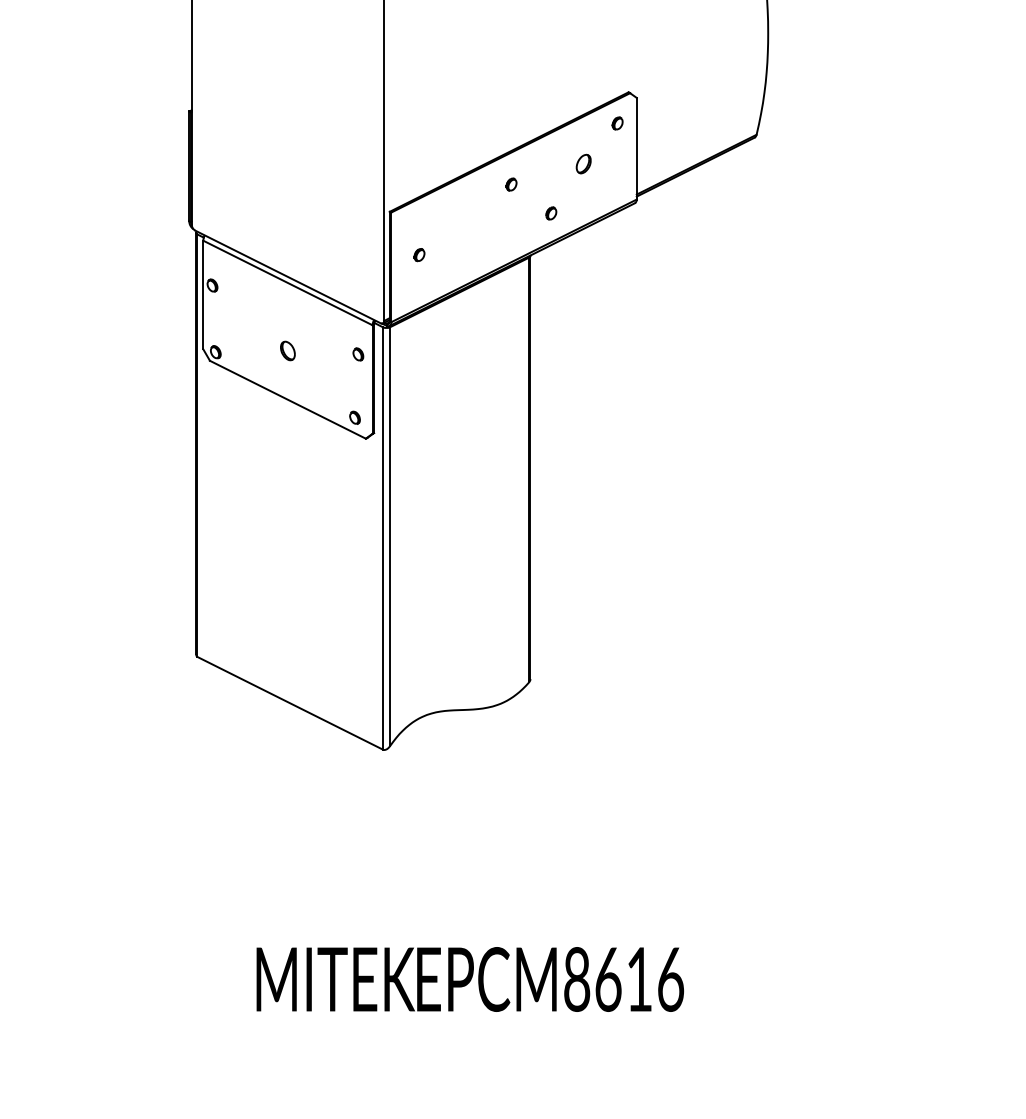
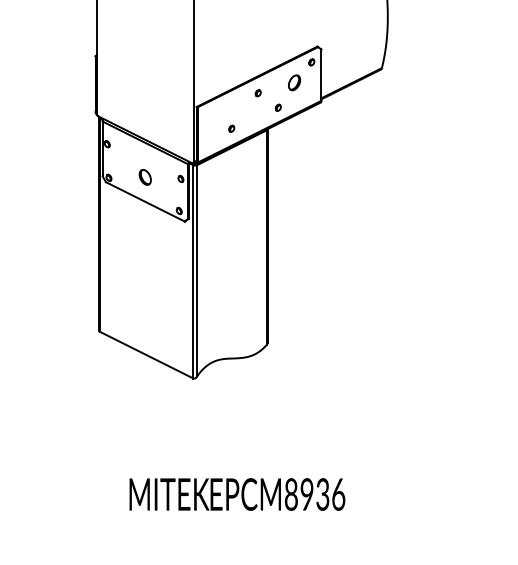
part: (583, 163) -> (294, 82), size x1.6
part: (418, 254) -> (231, 128), moved
part: (288, 349) -> (145, 176), size x1.6
text: (622, 979) -> (314, 494), EPCM8616 -> EPCM8936

